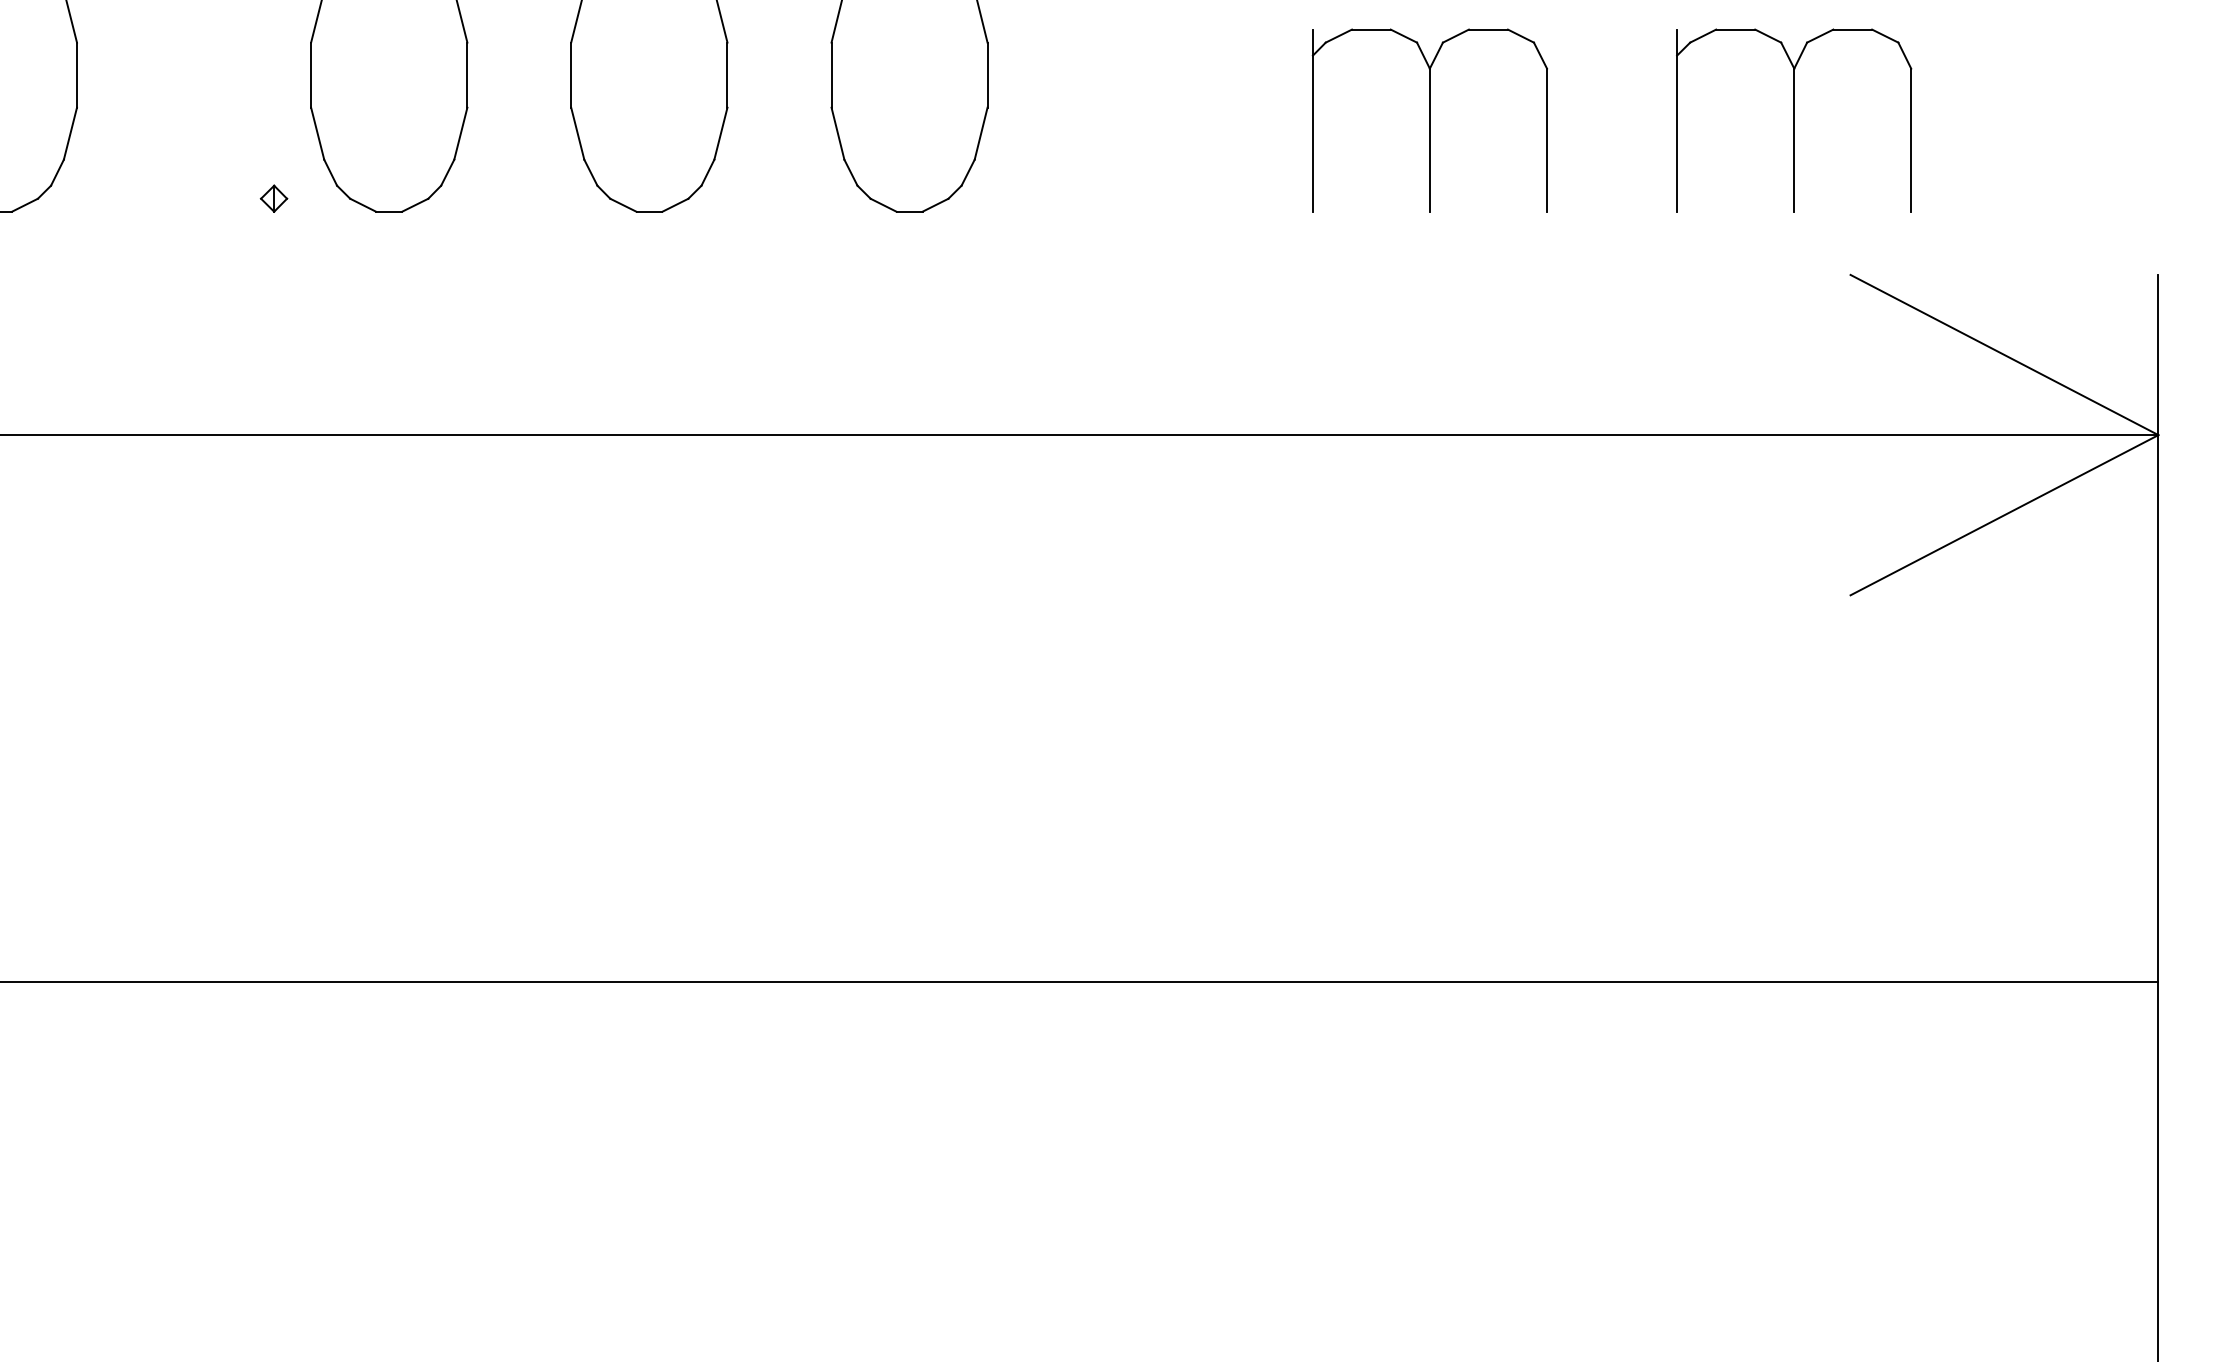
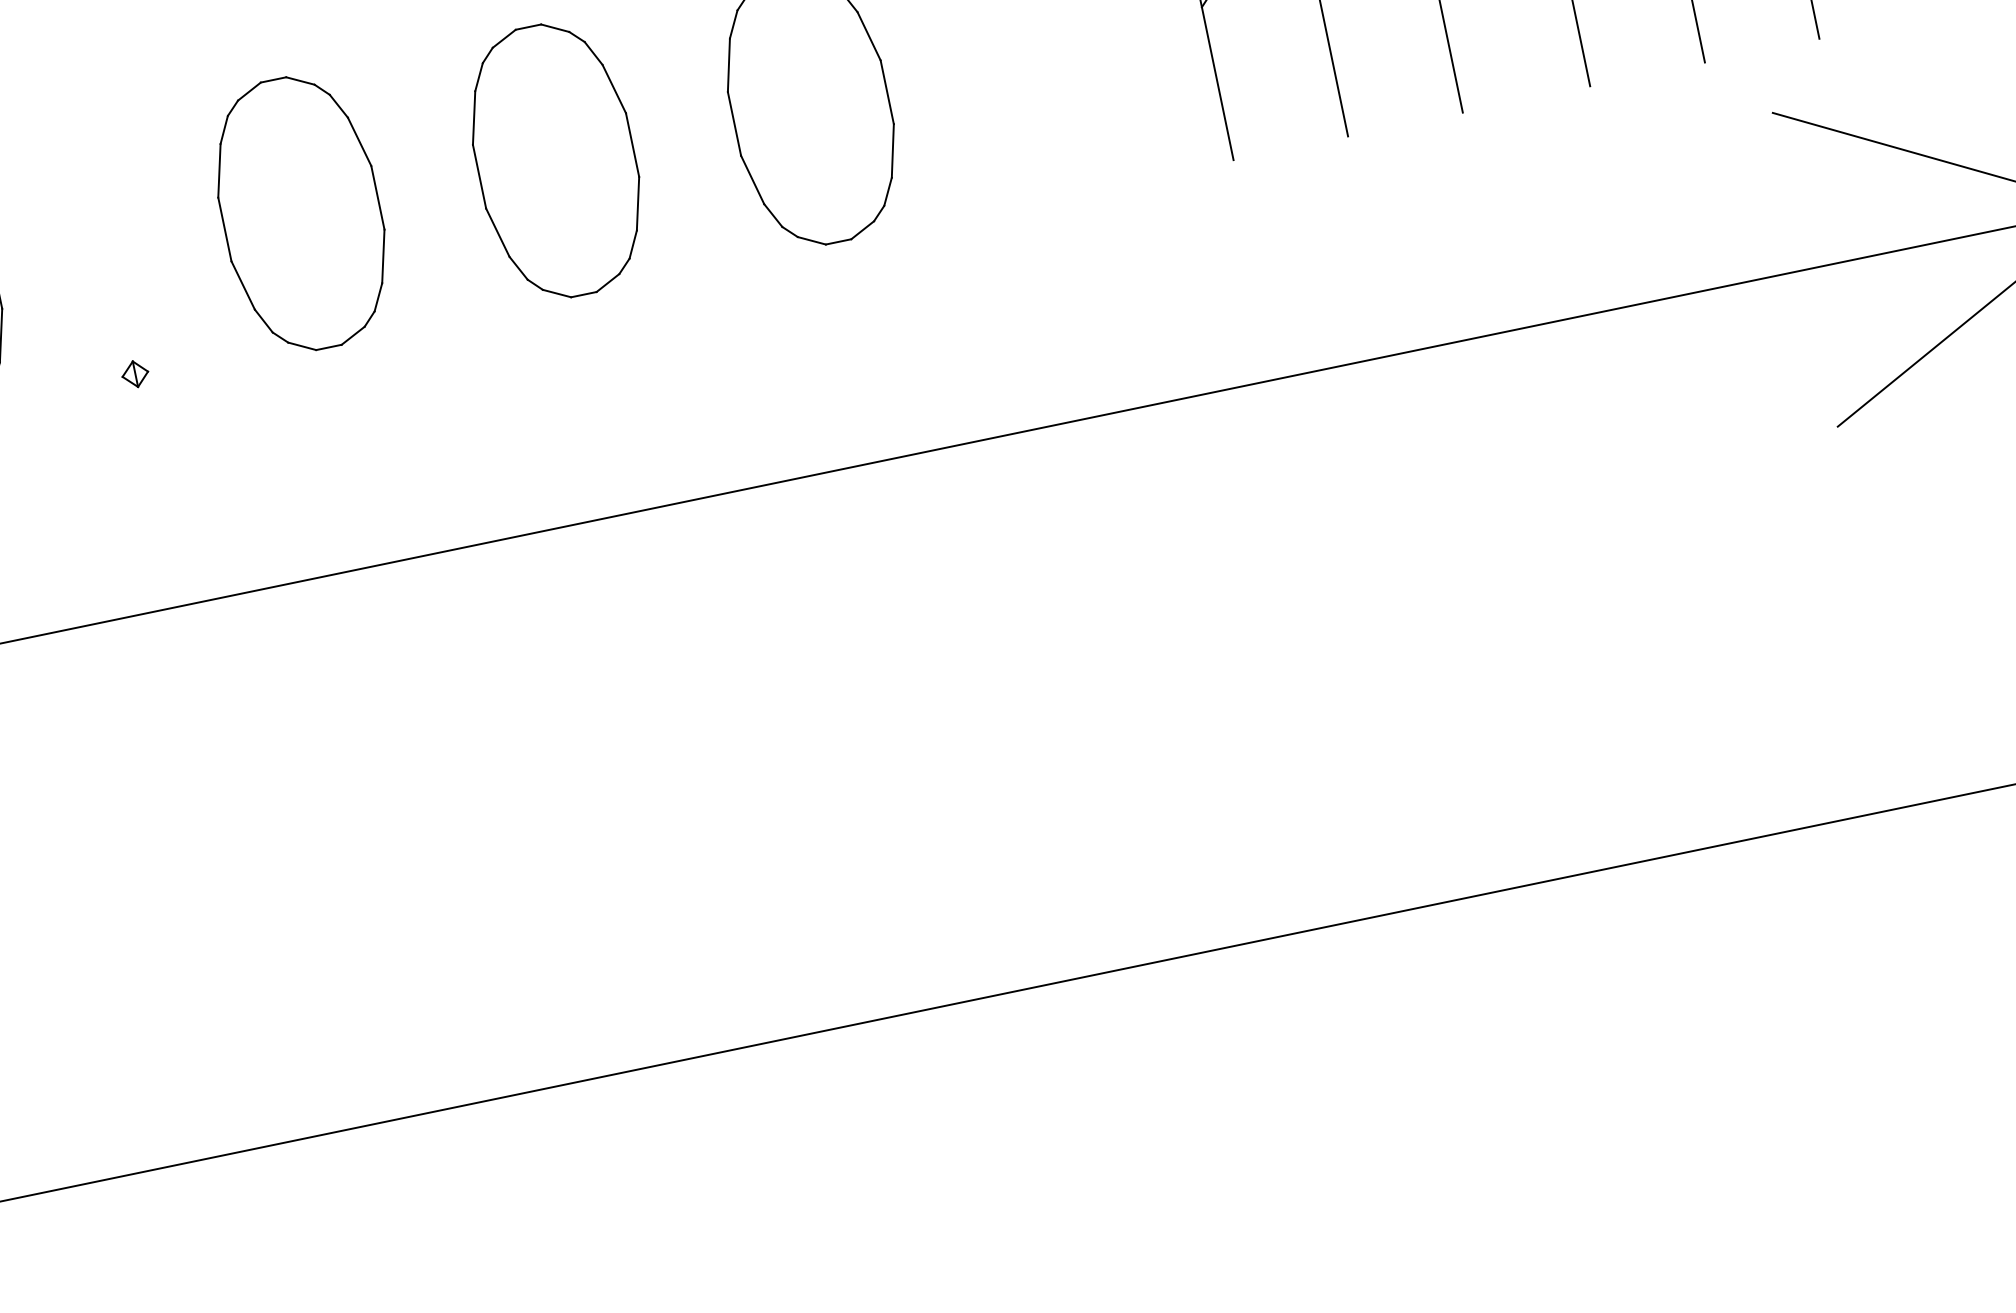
part: (273, 198) -> (134, 374), moved

